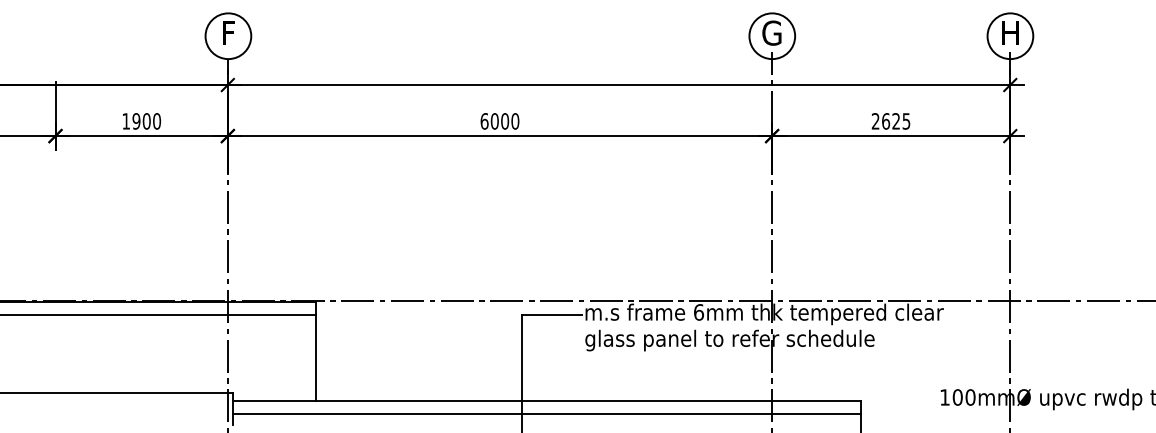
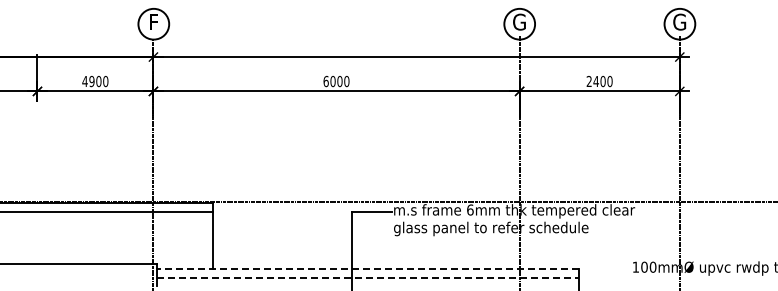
text: (1009, 32) -> (679, 21), H -> G
text: (125, 121) -> (84, 81), 1900 -> 4900
text: (895, 121) -> (602, 81), 2625 -> 2400
line: (546, 400) -> (367, 269), solid -> dashed
line: (547, 414) -> (368, 278), solid -> dashed

